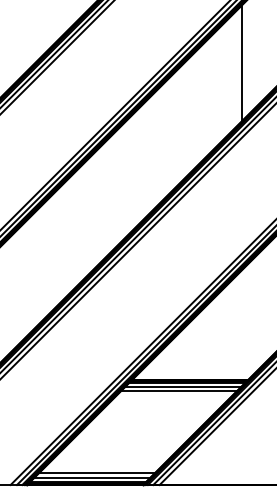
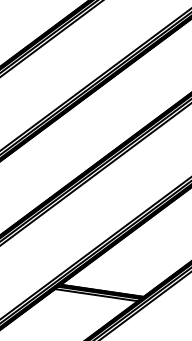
line: (241, 63) -> (171, 70), removed
line: (178, 391) -> (92, 297), removed

